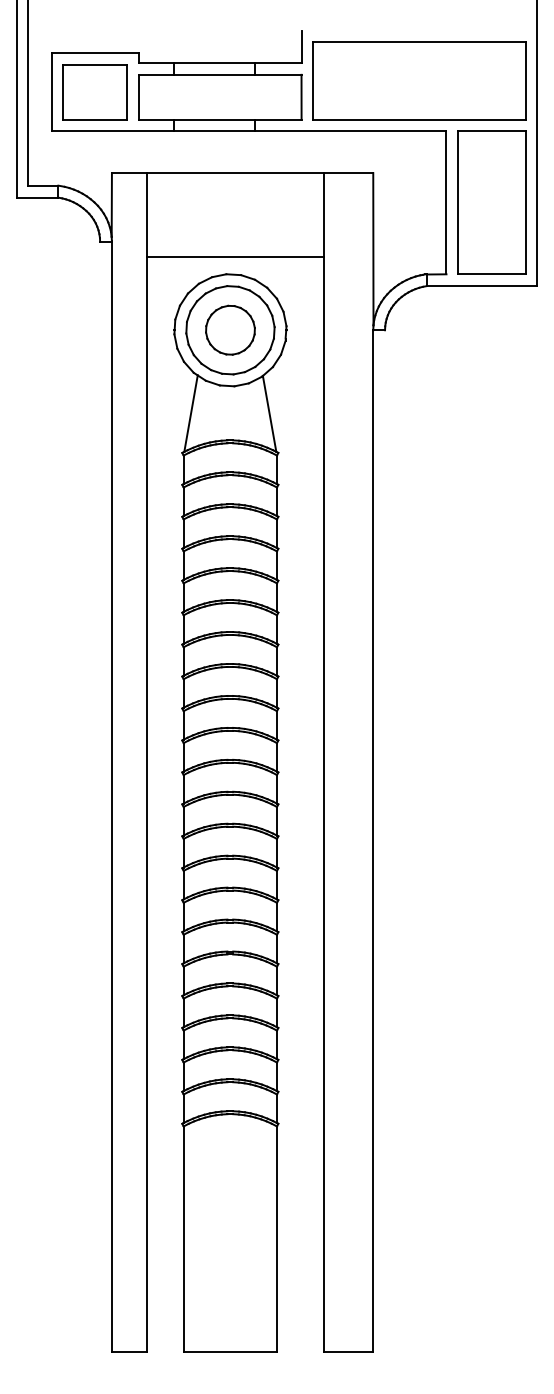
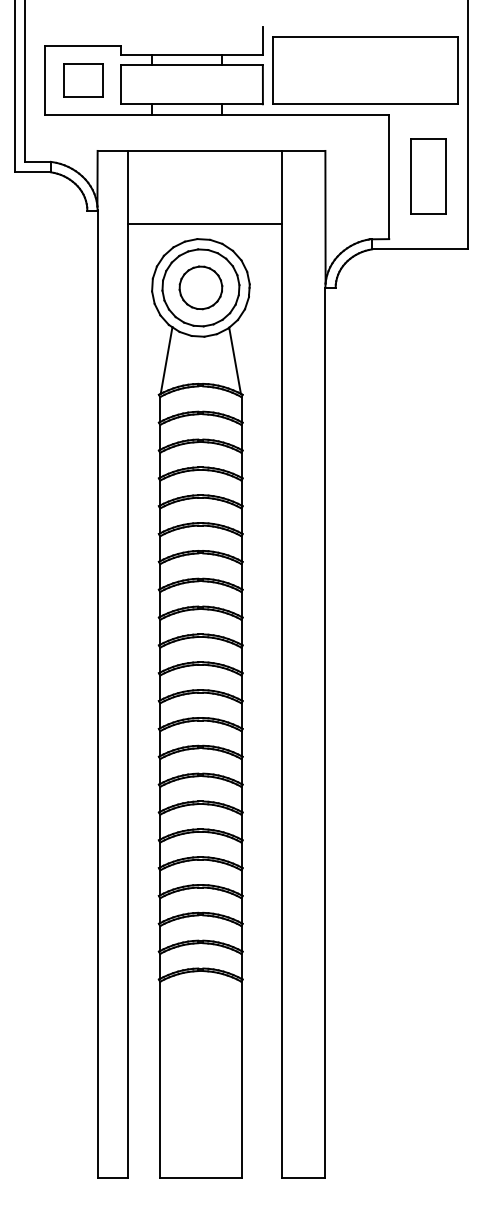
part: (94, 92) -> (82, 80), size x0.7
part: (491, 202) -> (428, 176), size x0.6

